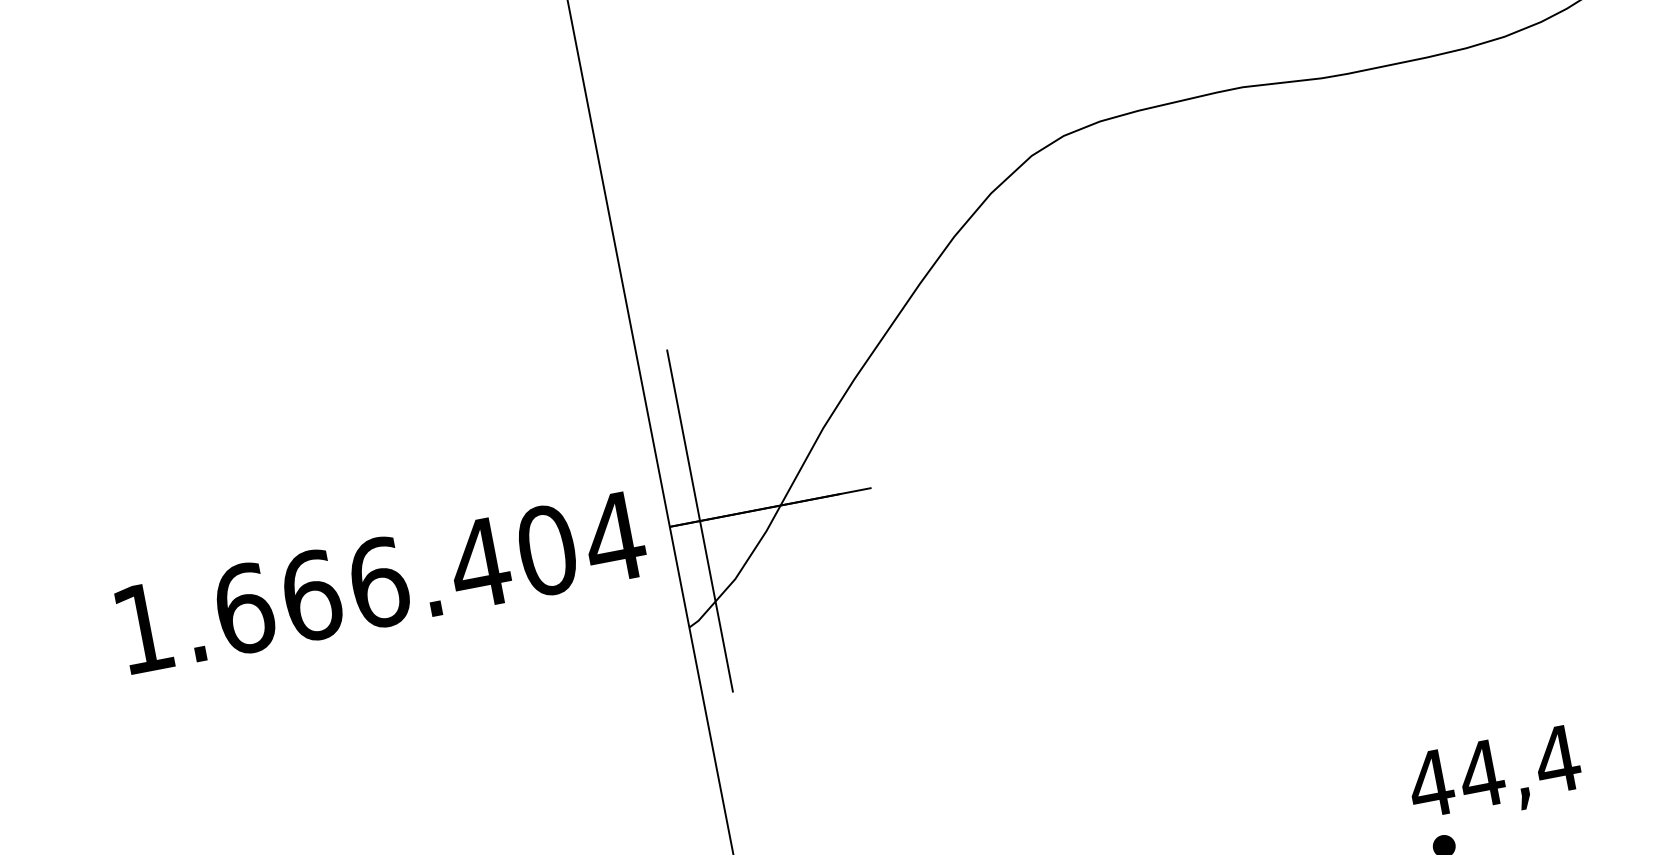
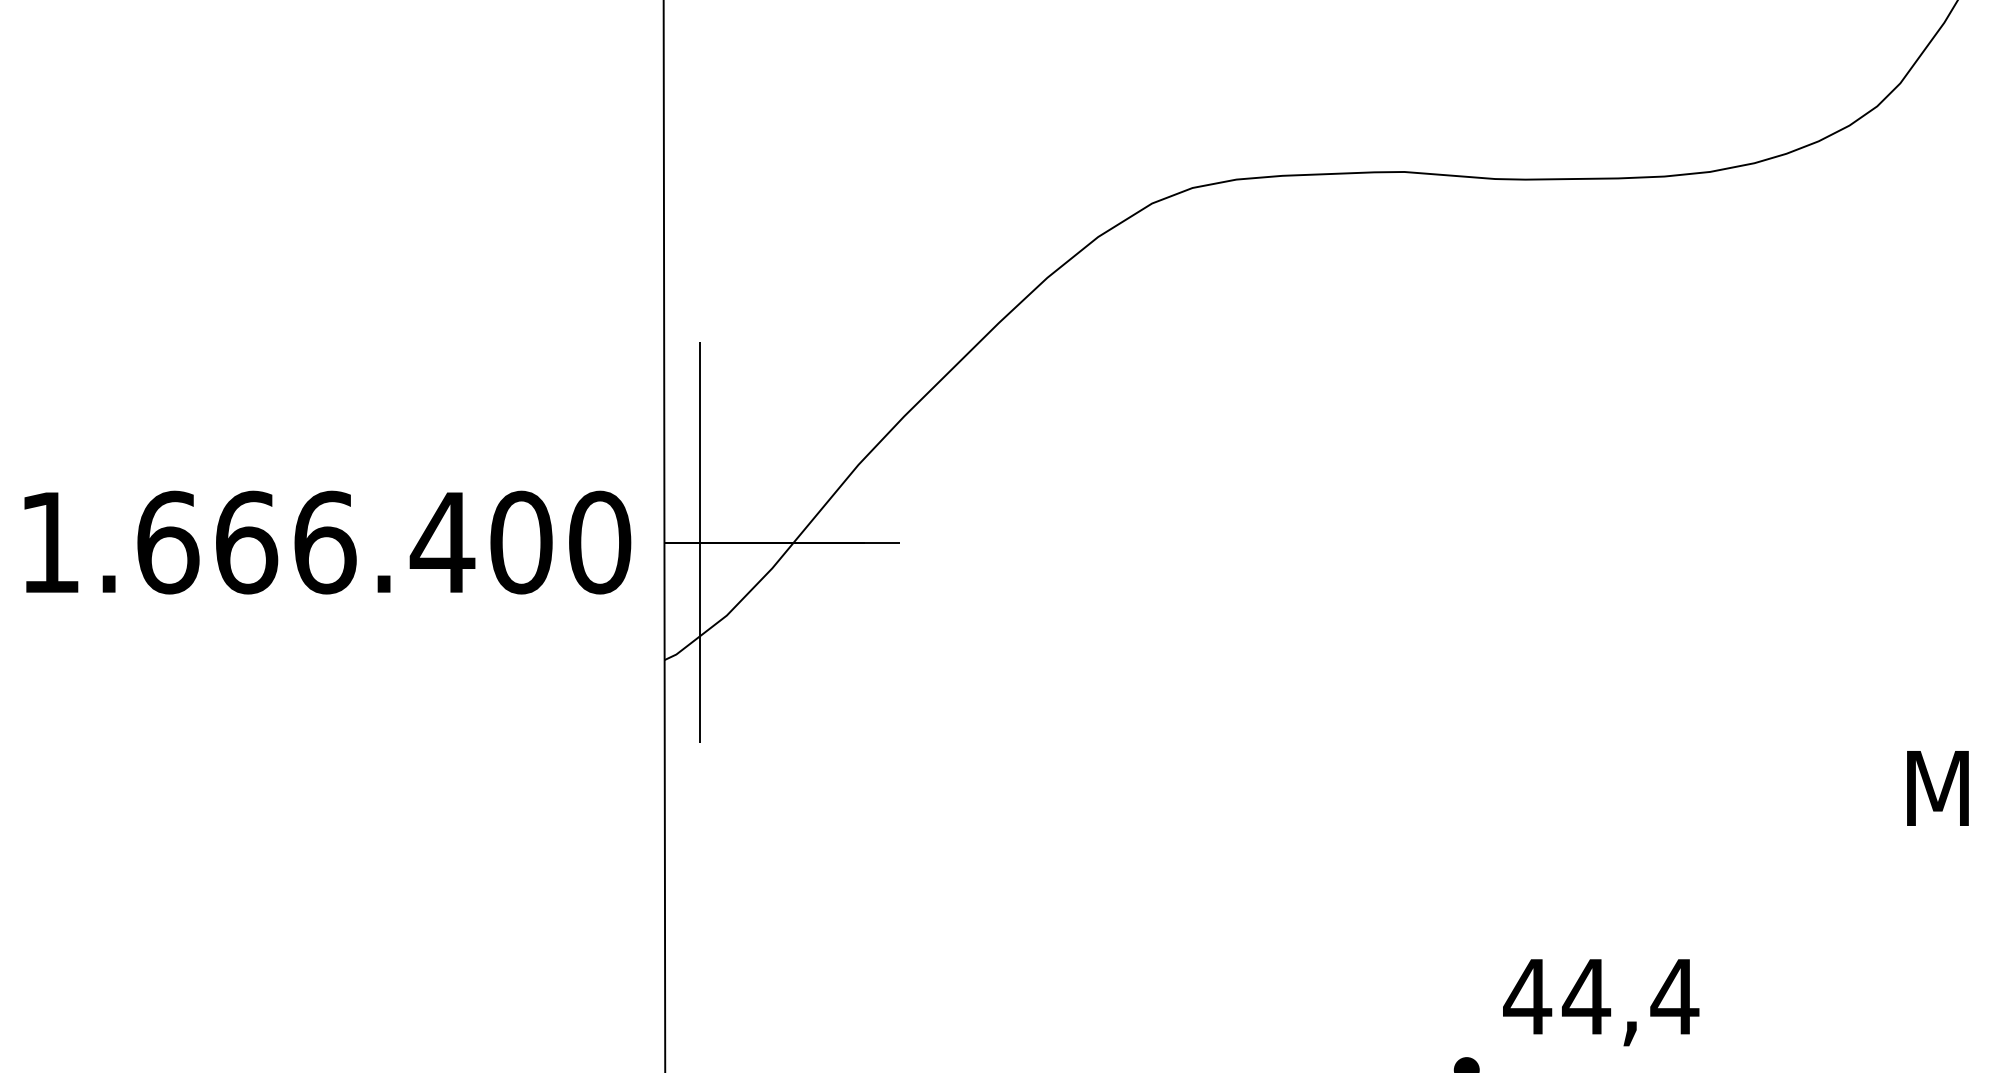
text: (614, 537) -> (599, 542), 1.666.404 -> 1.666.400
text: (1495, 776) -> (1601, 1002), moved

